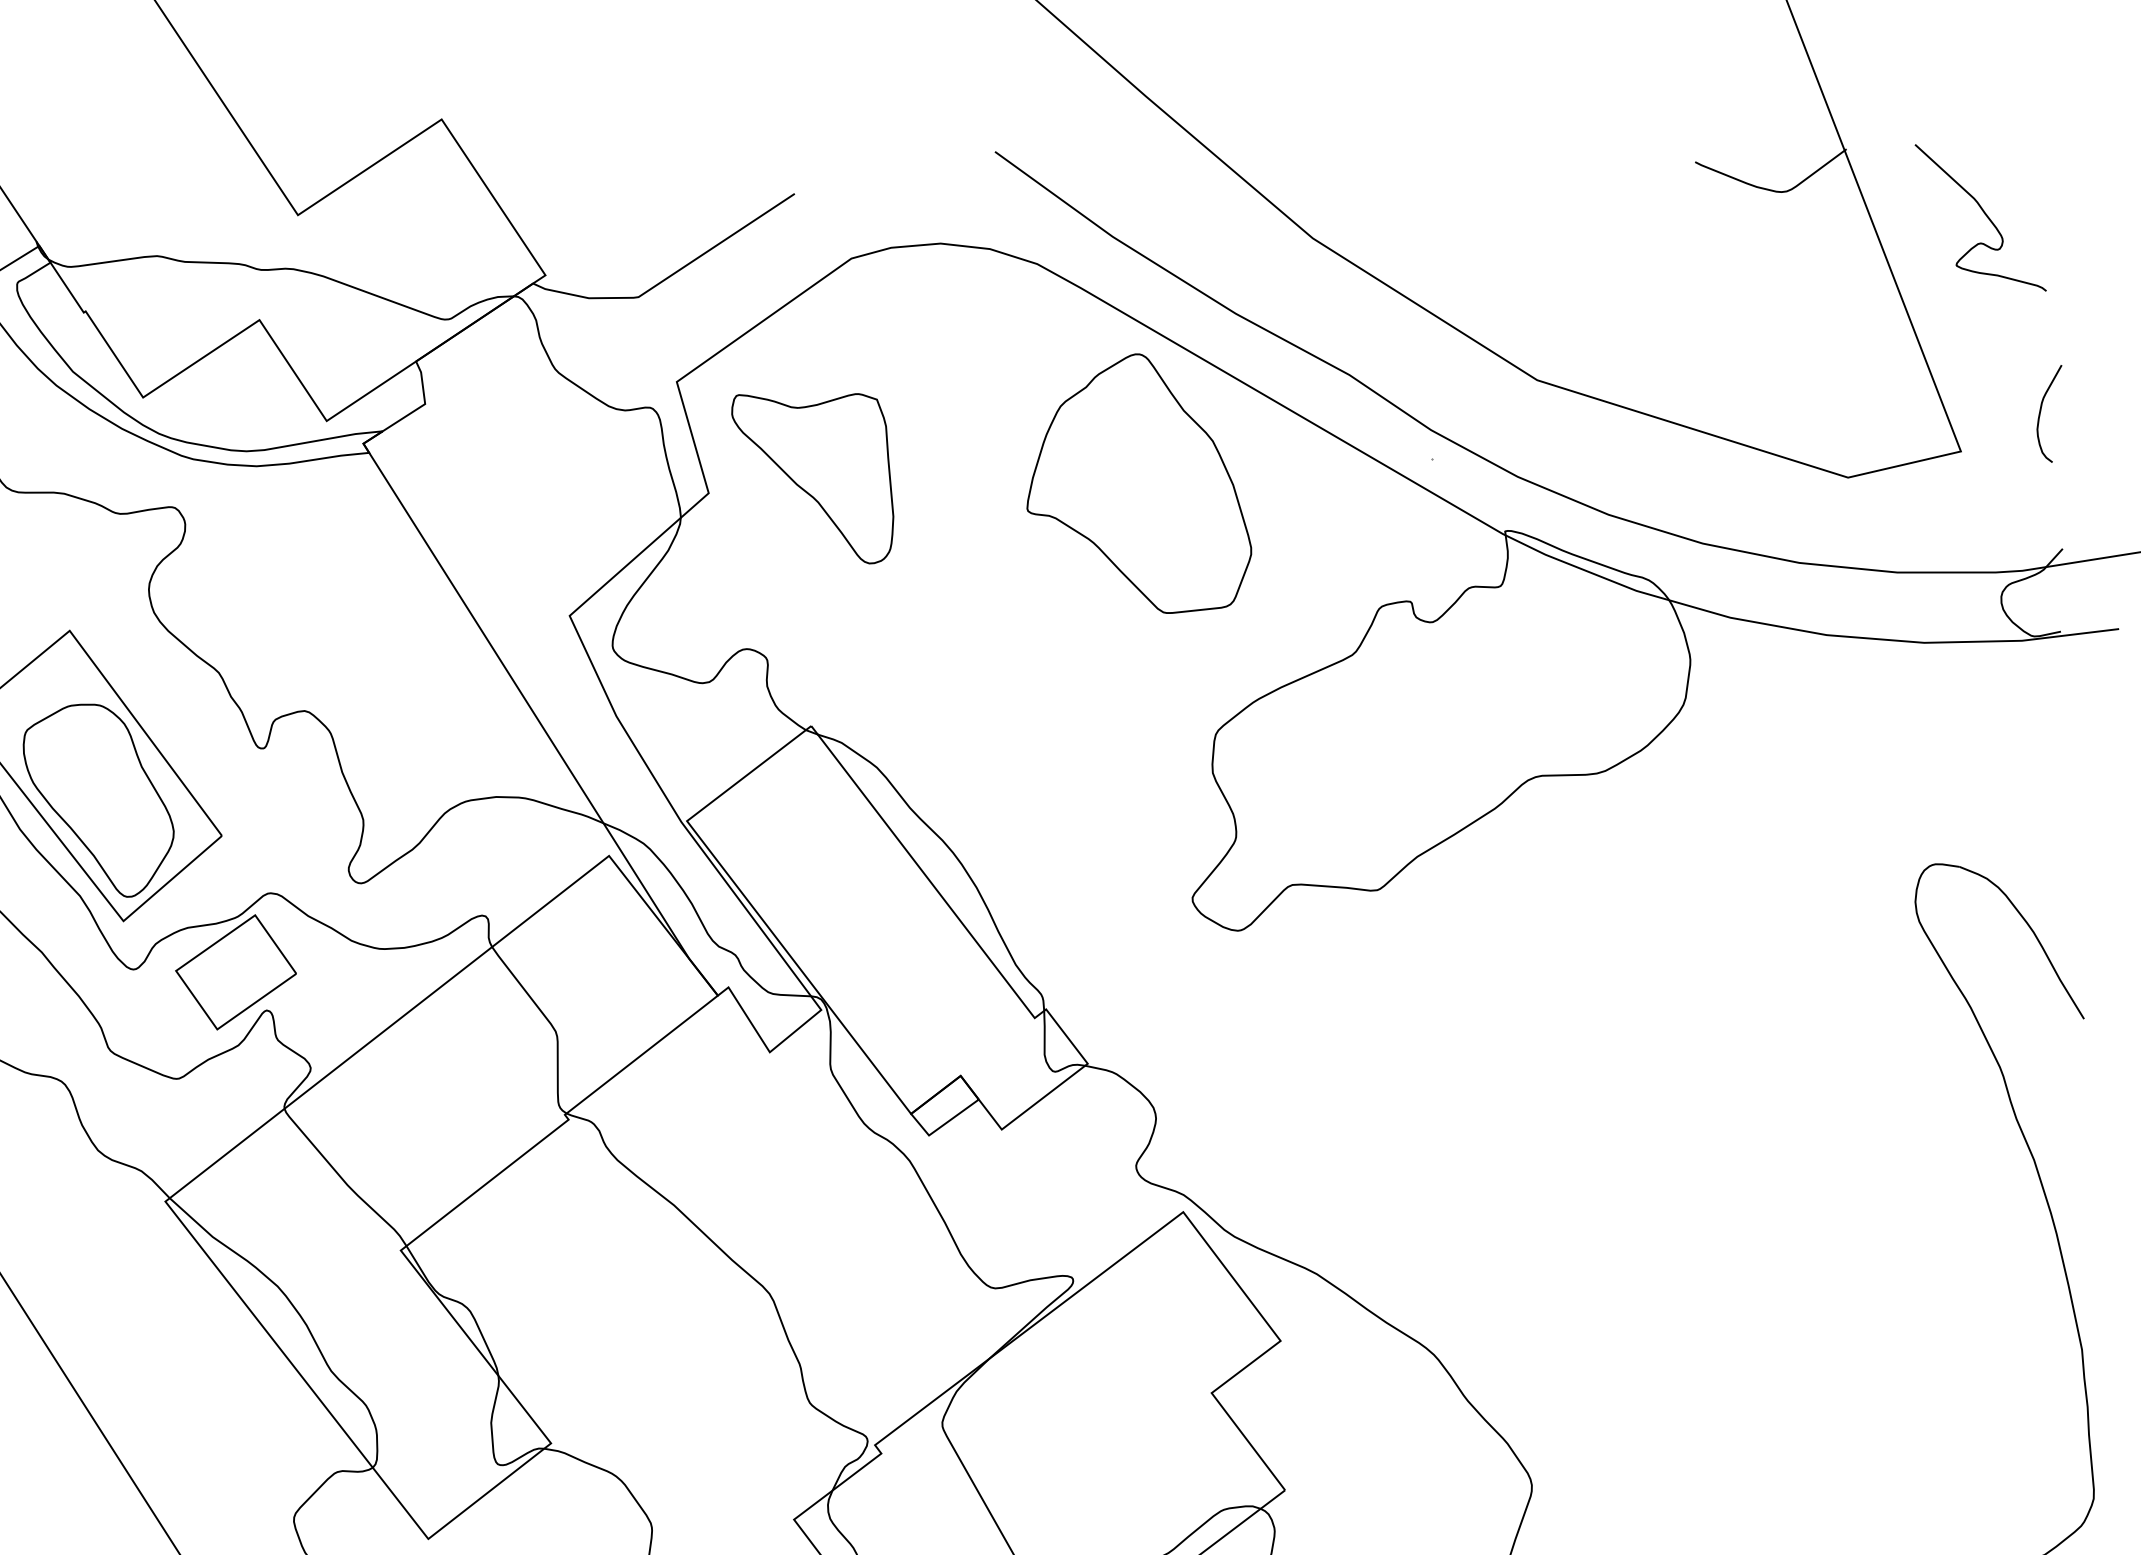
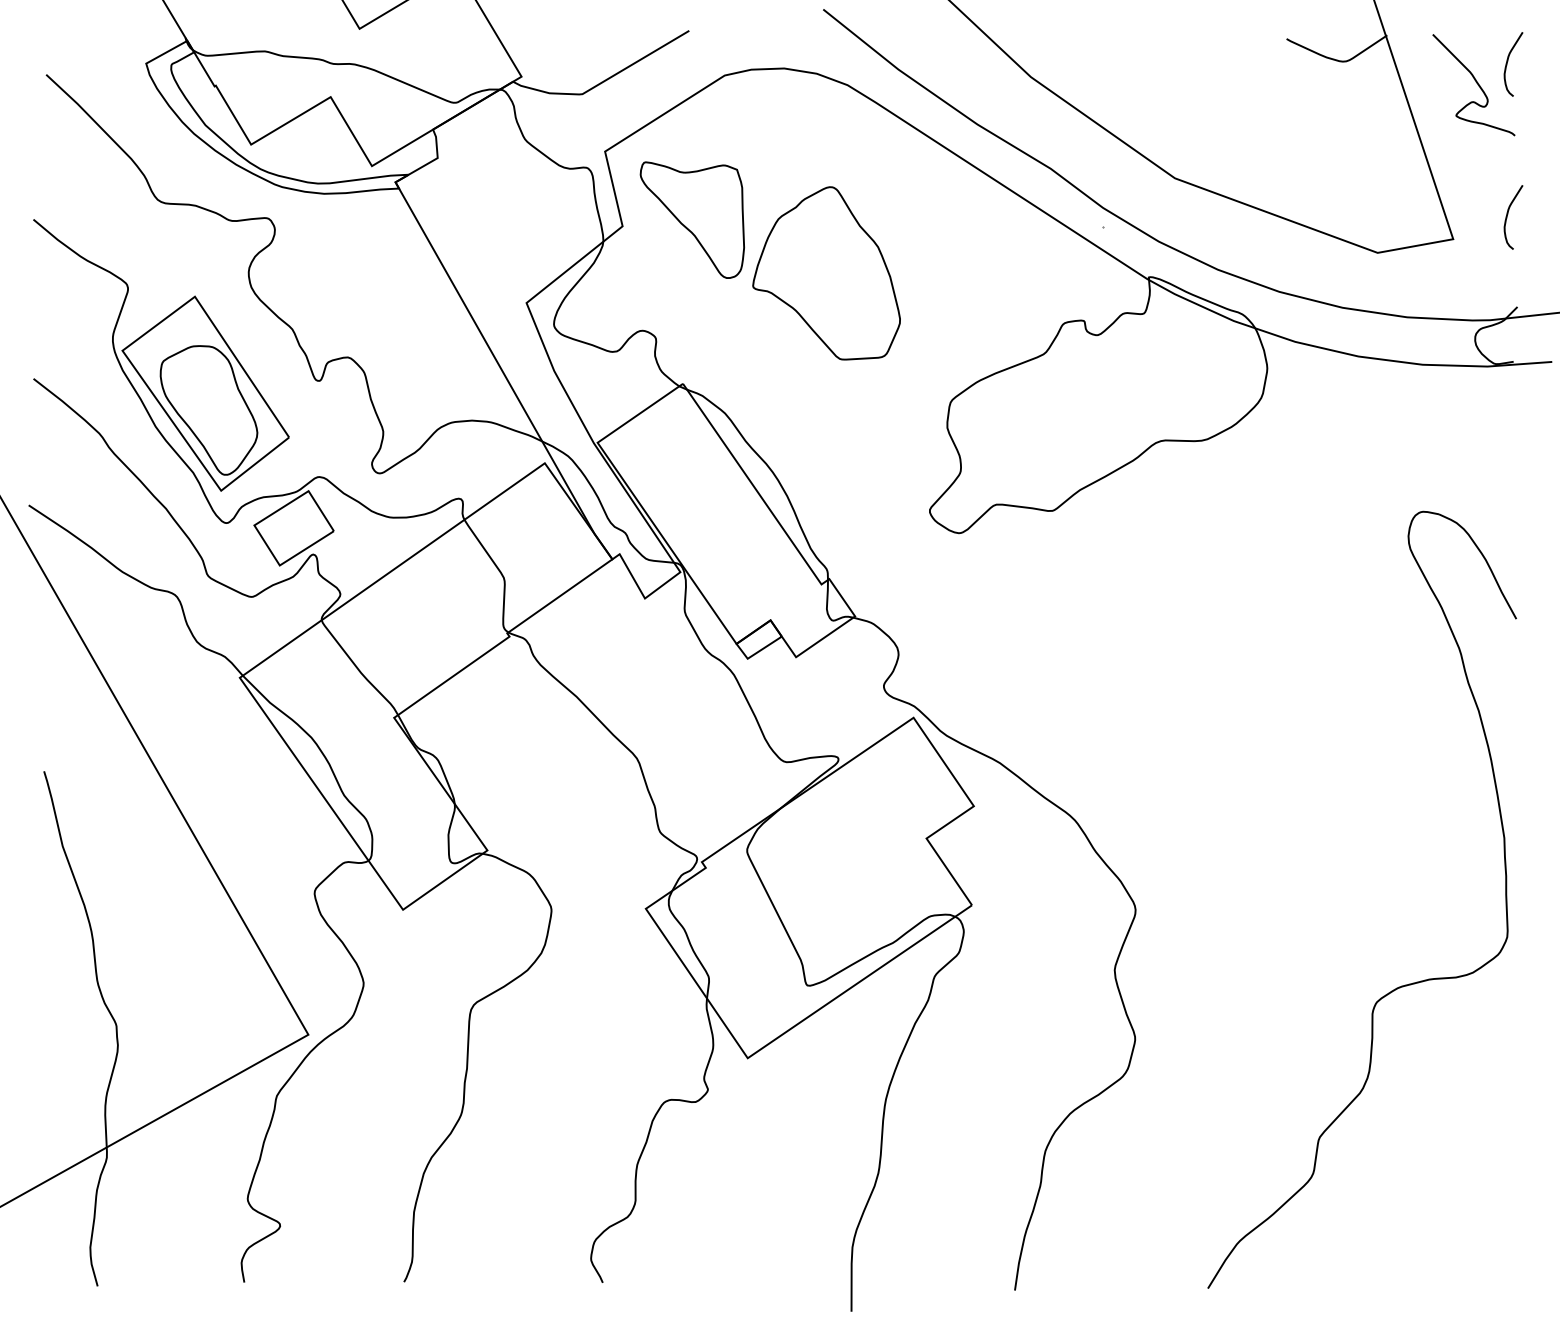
curve: (2031, 179) -> (1508, 61), added
part: (1136, 484) -> (826, 273), moved

